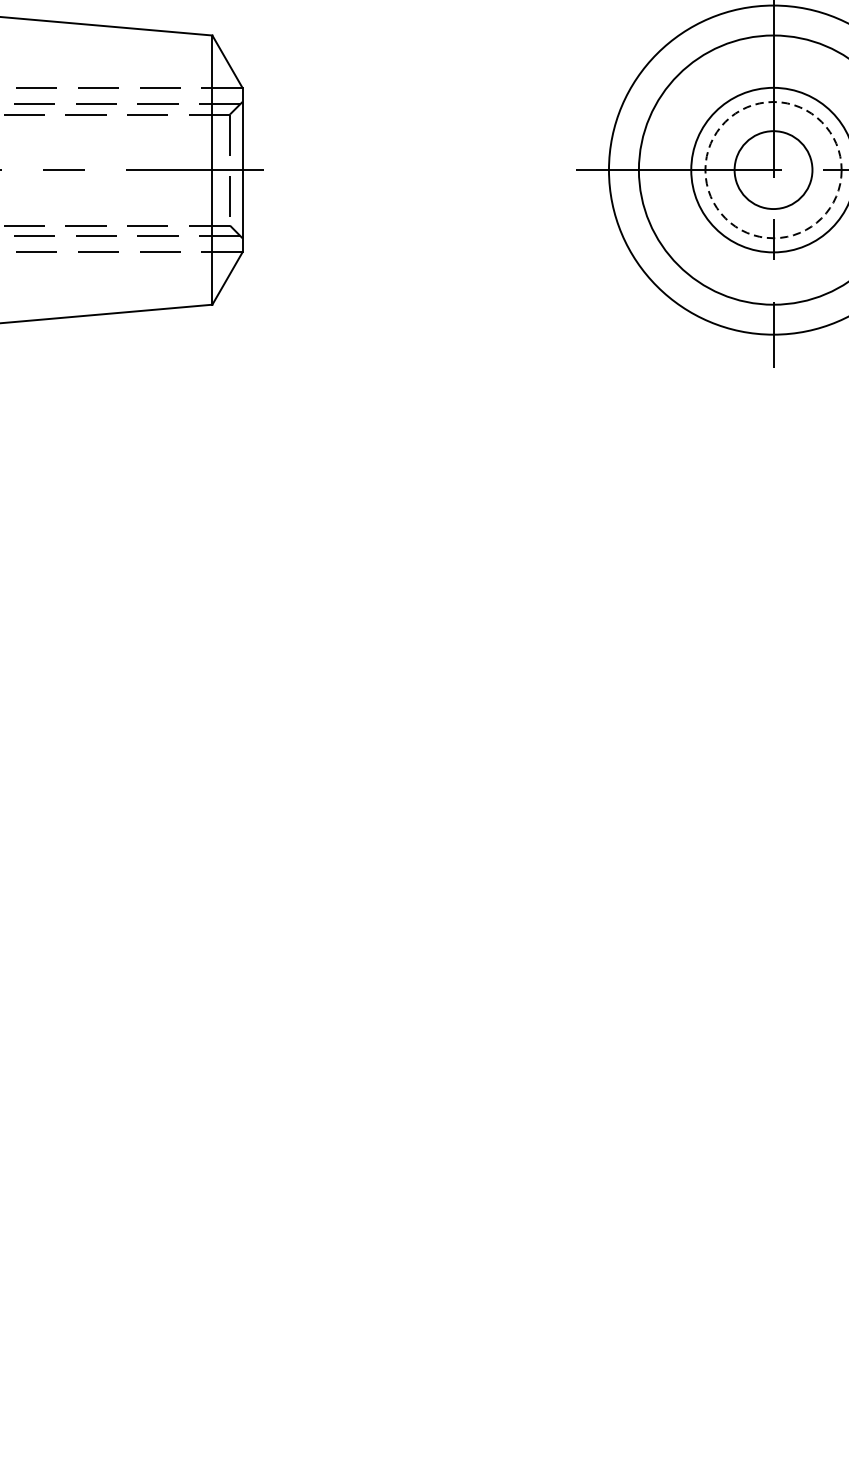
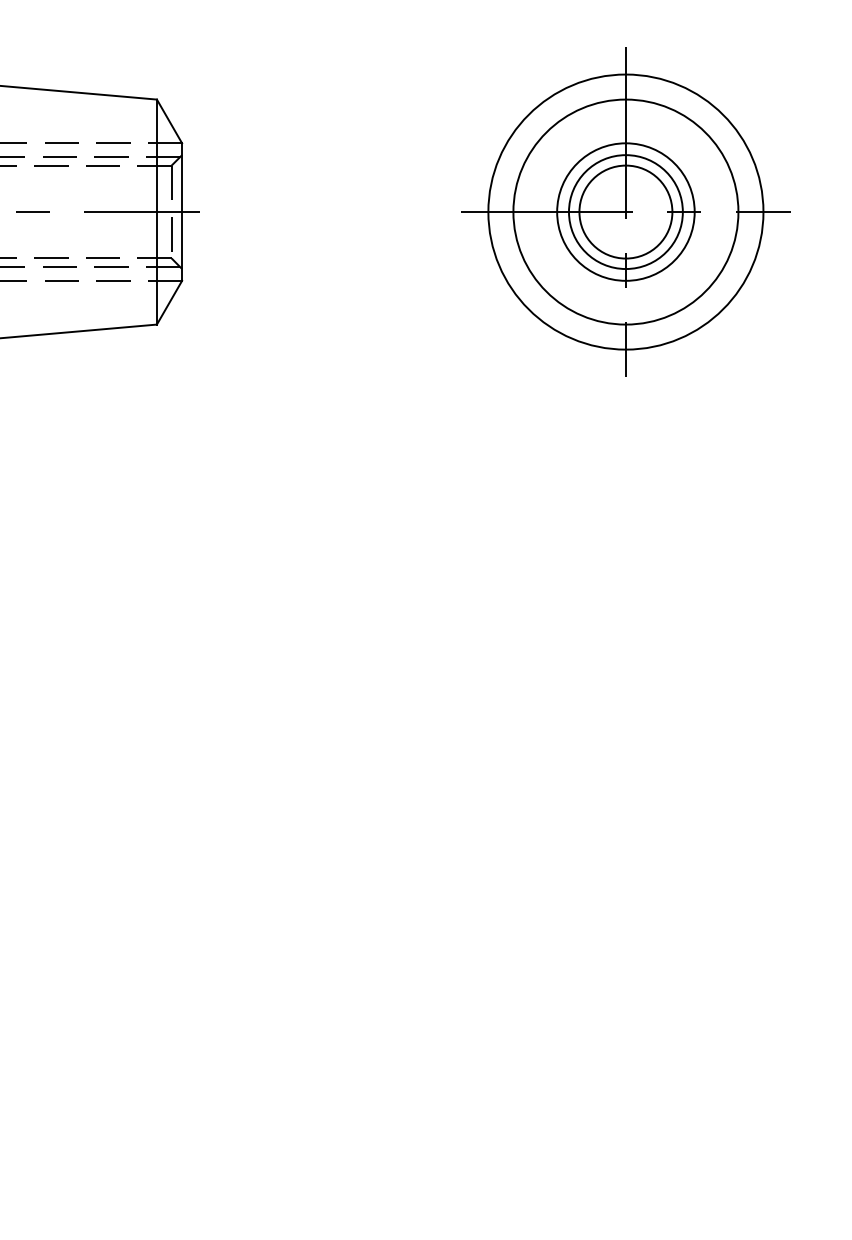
circle: (773, 169) -> (625, 211), size x1.43
circle: (773, 170) -> (625, 212), dashed -> solid

